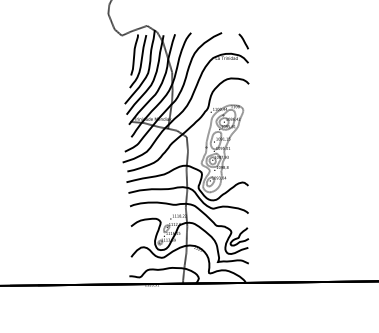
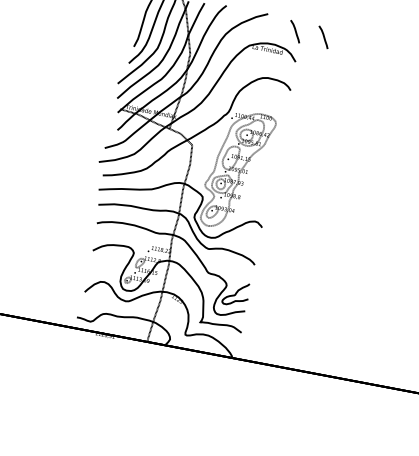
line: (264, 41) -> (323, 37), added

